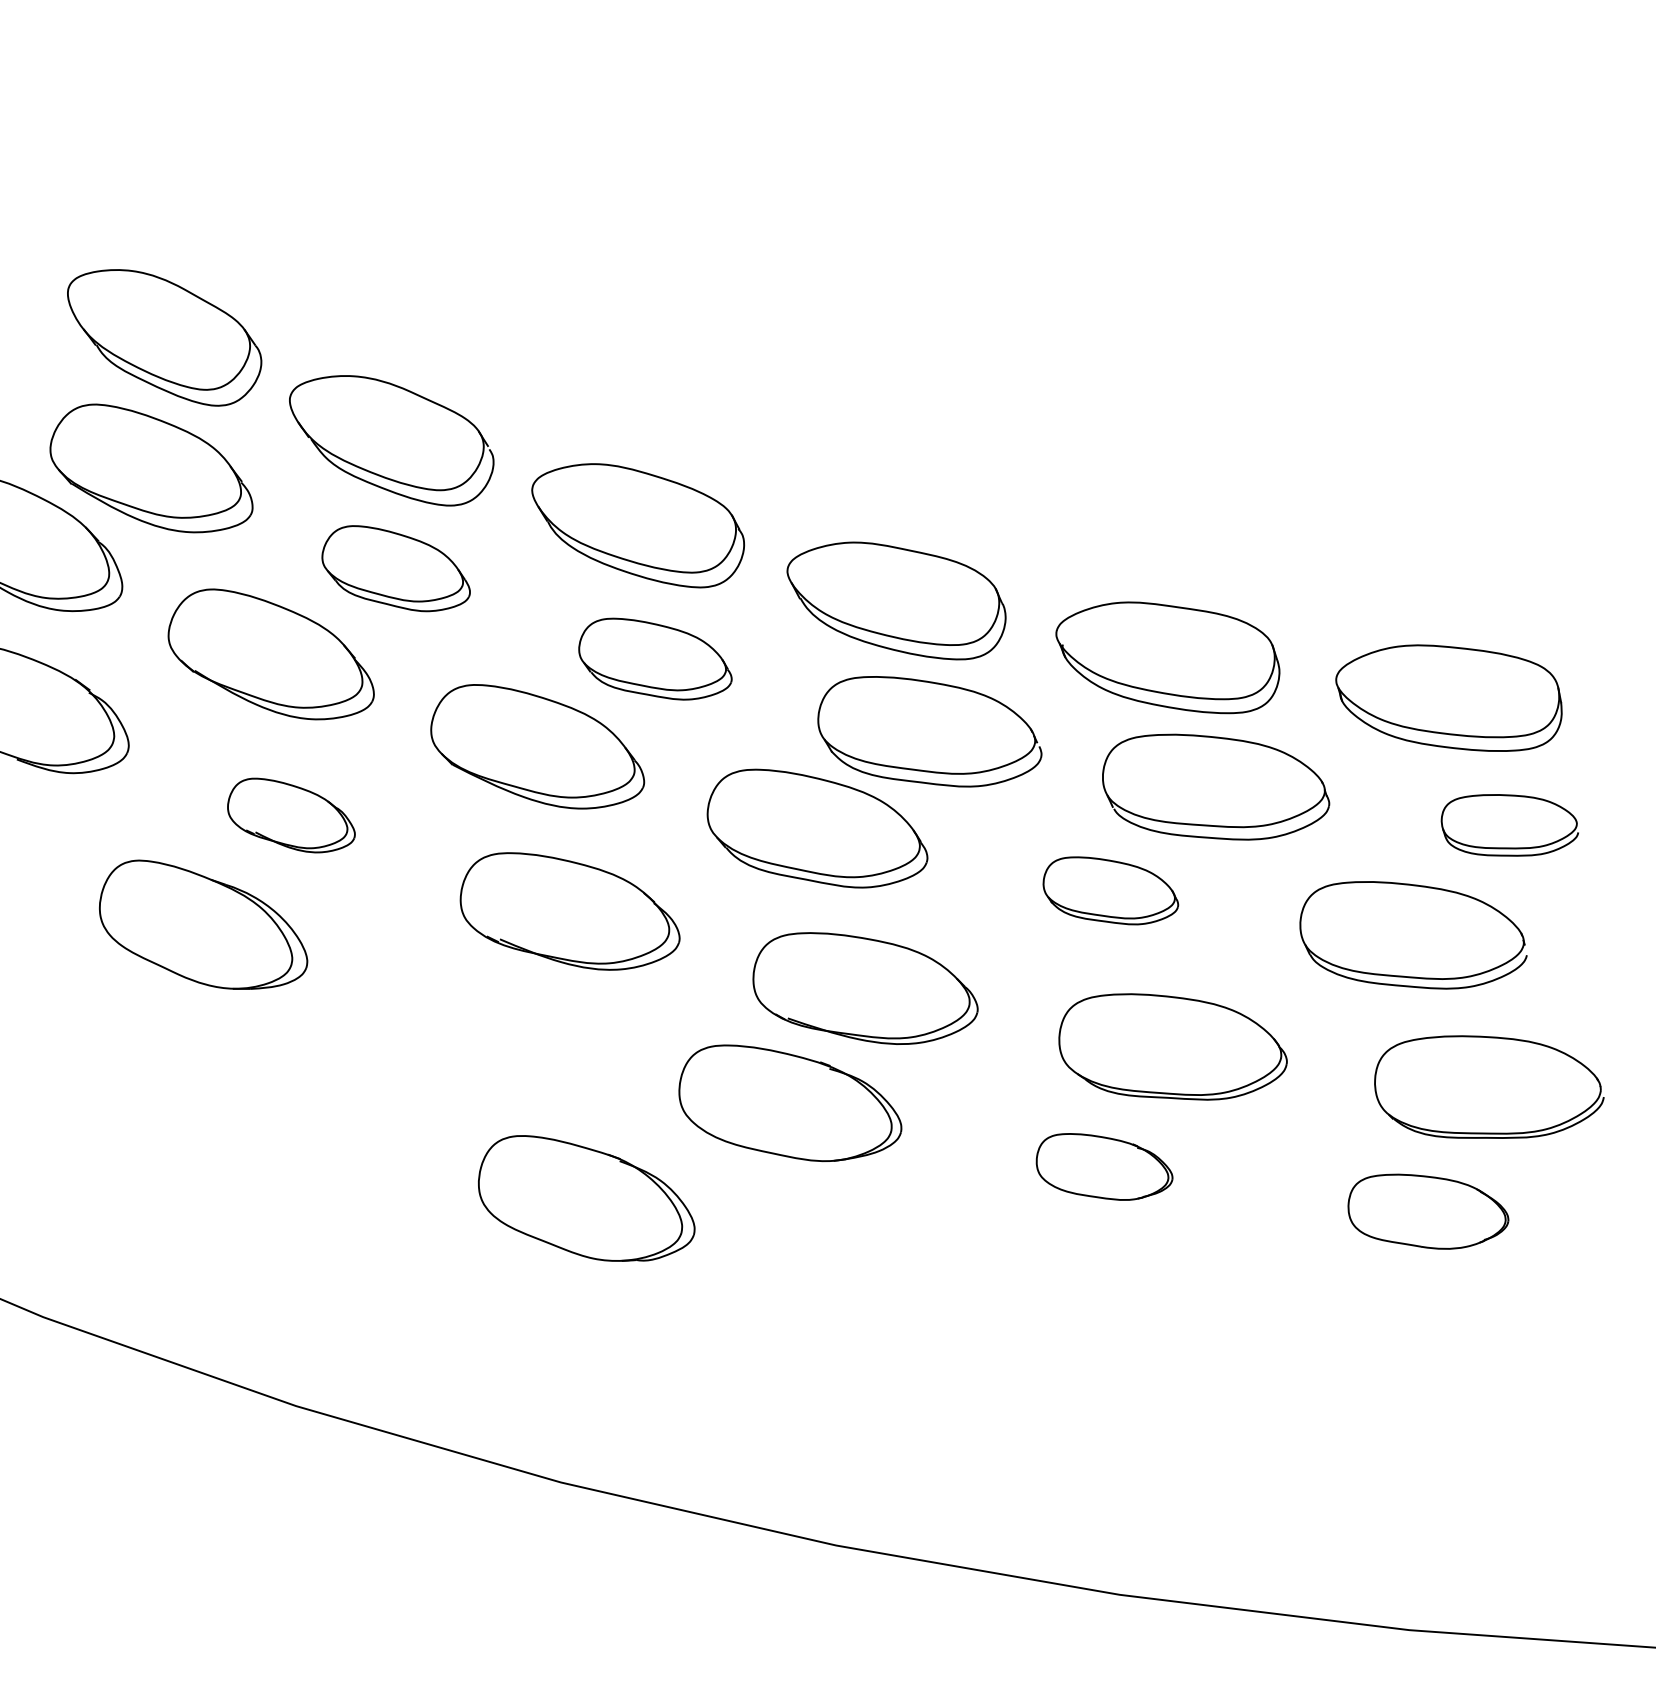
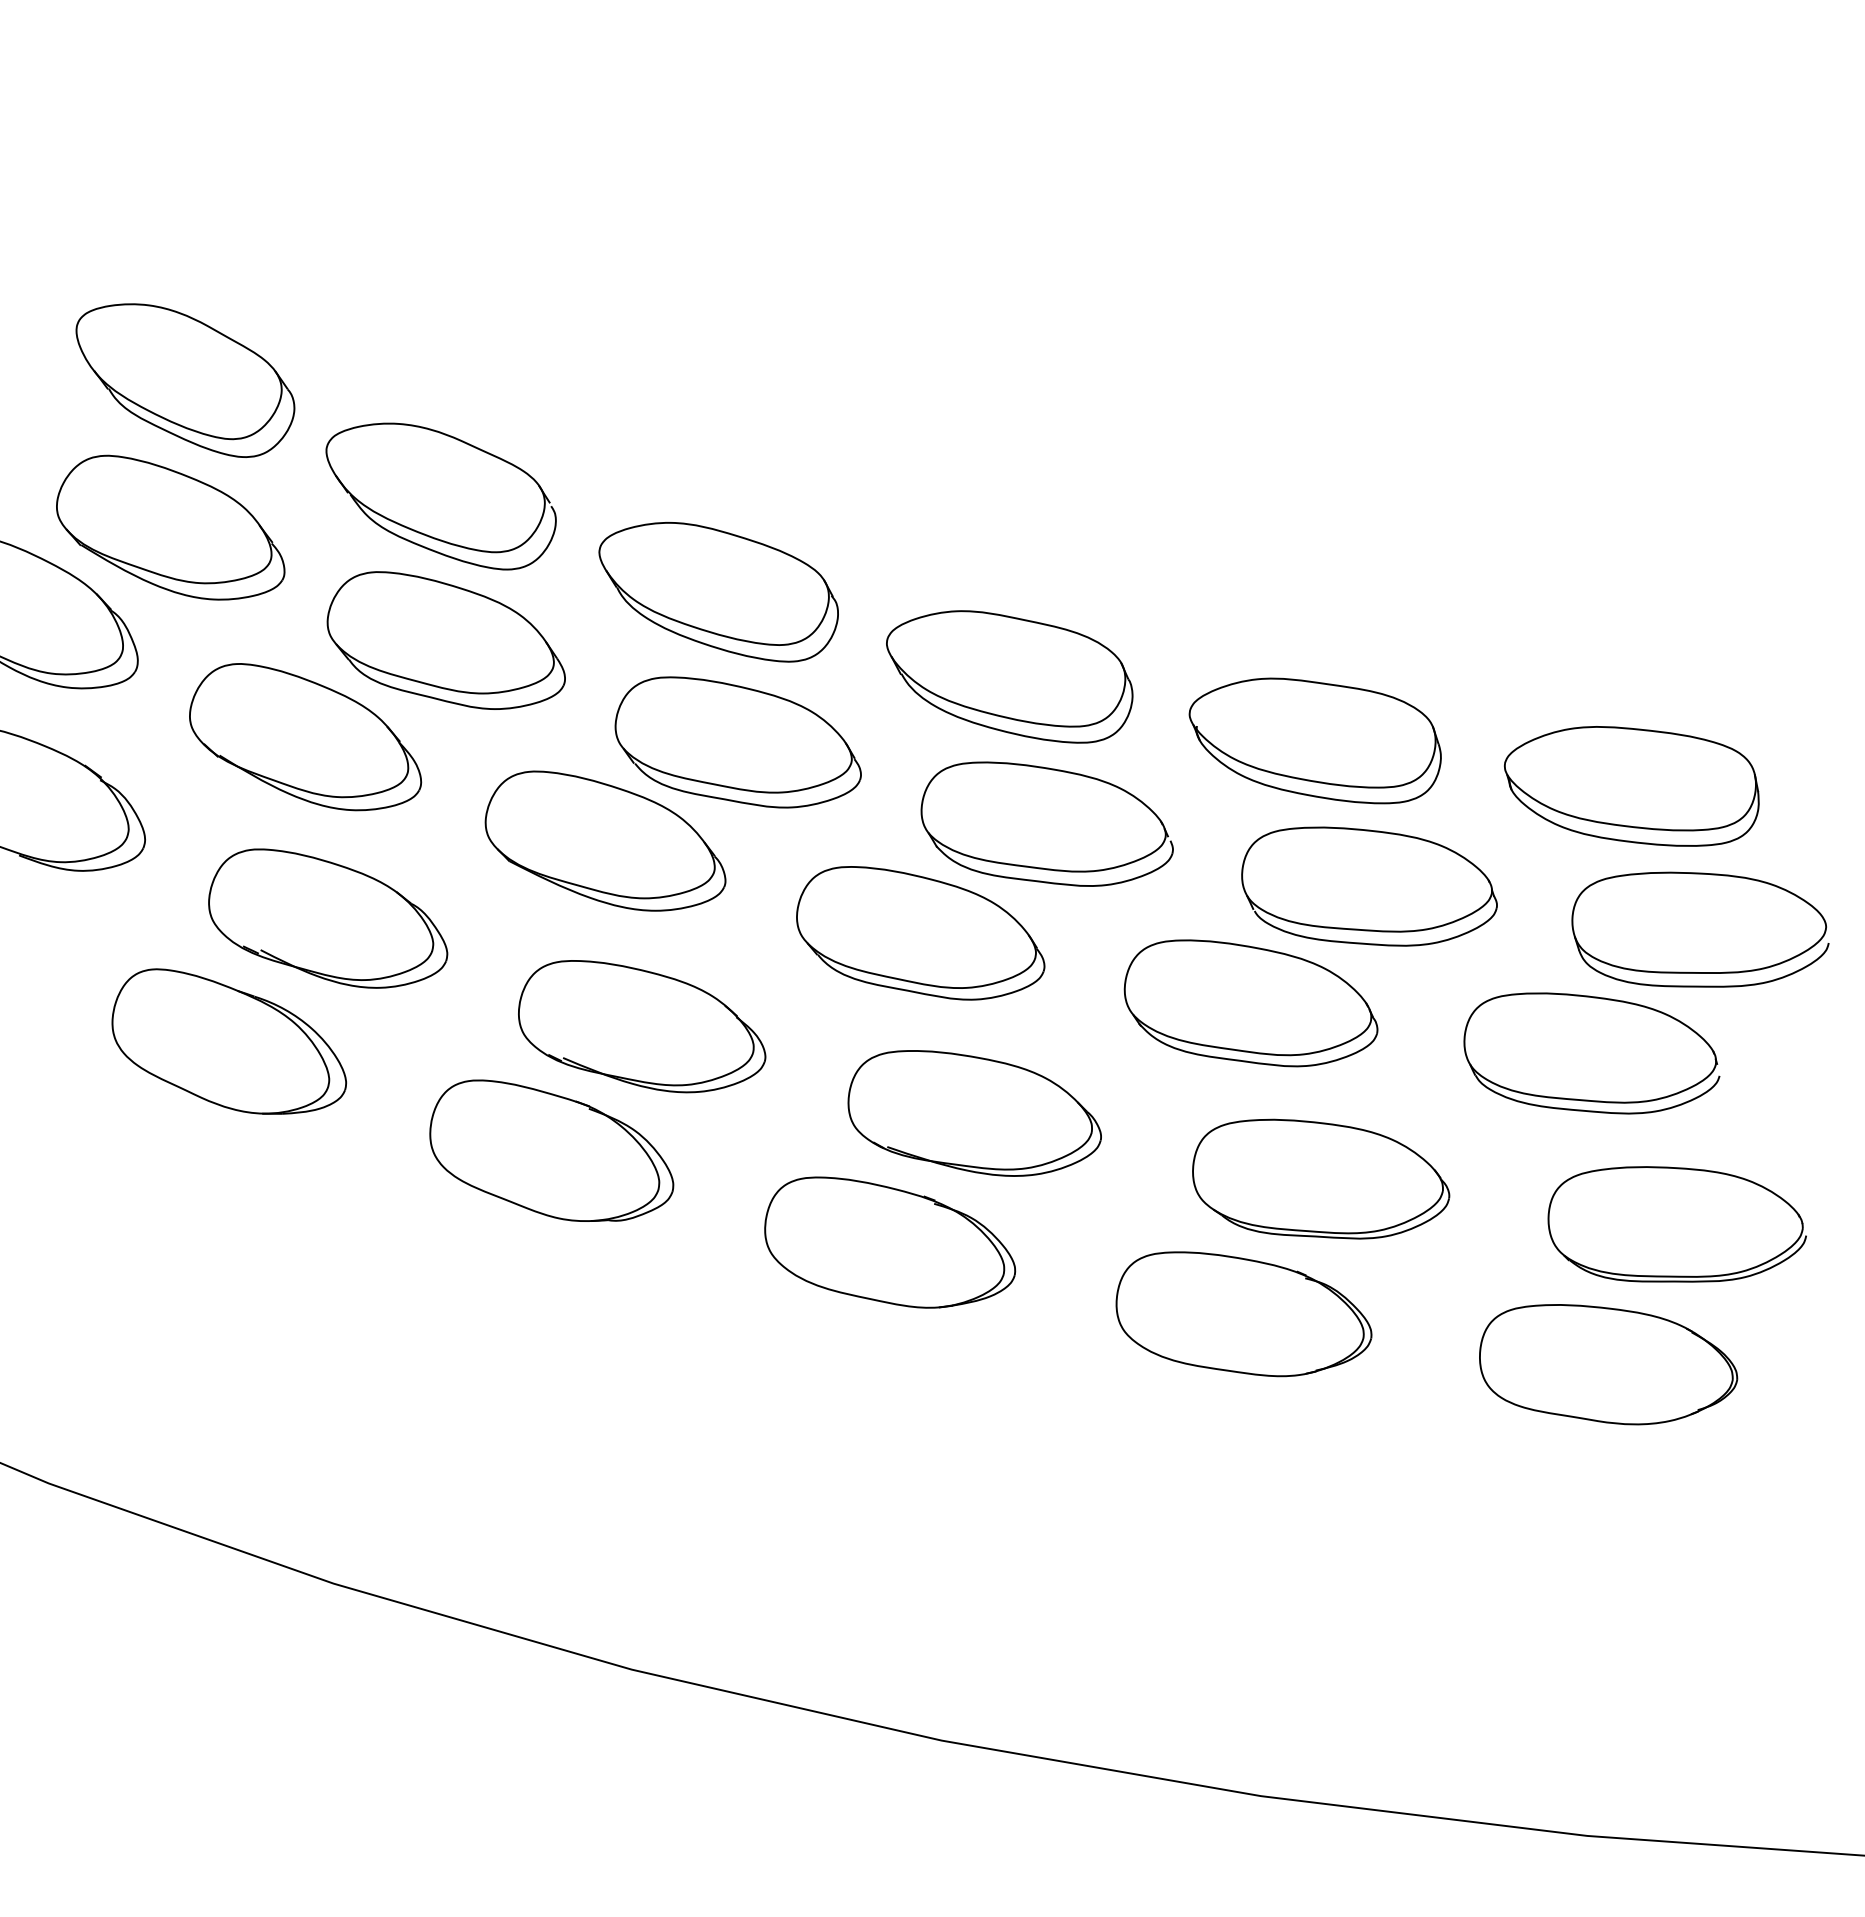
part: (395, 568) -> (445, 640), size x1.43
part: (654, 659) -> (737, 742), size x1.43
part: (291, 815) -> (328, 918), size x1.67
part: (1509, 825) -> (1700, 929), size x1.67
part: (1110, 890) -> (1250, 1003), size x1.67
part: (1104, 1167) -> (1243, 1314), size x1.67
part: (586, 1198) -> (551, 1150), moved
part: (1428, 1211) -> (1608, 1364), size x1.43

